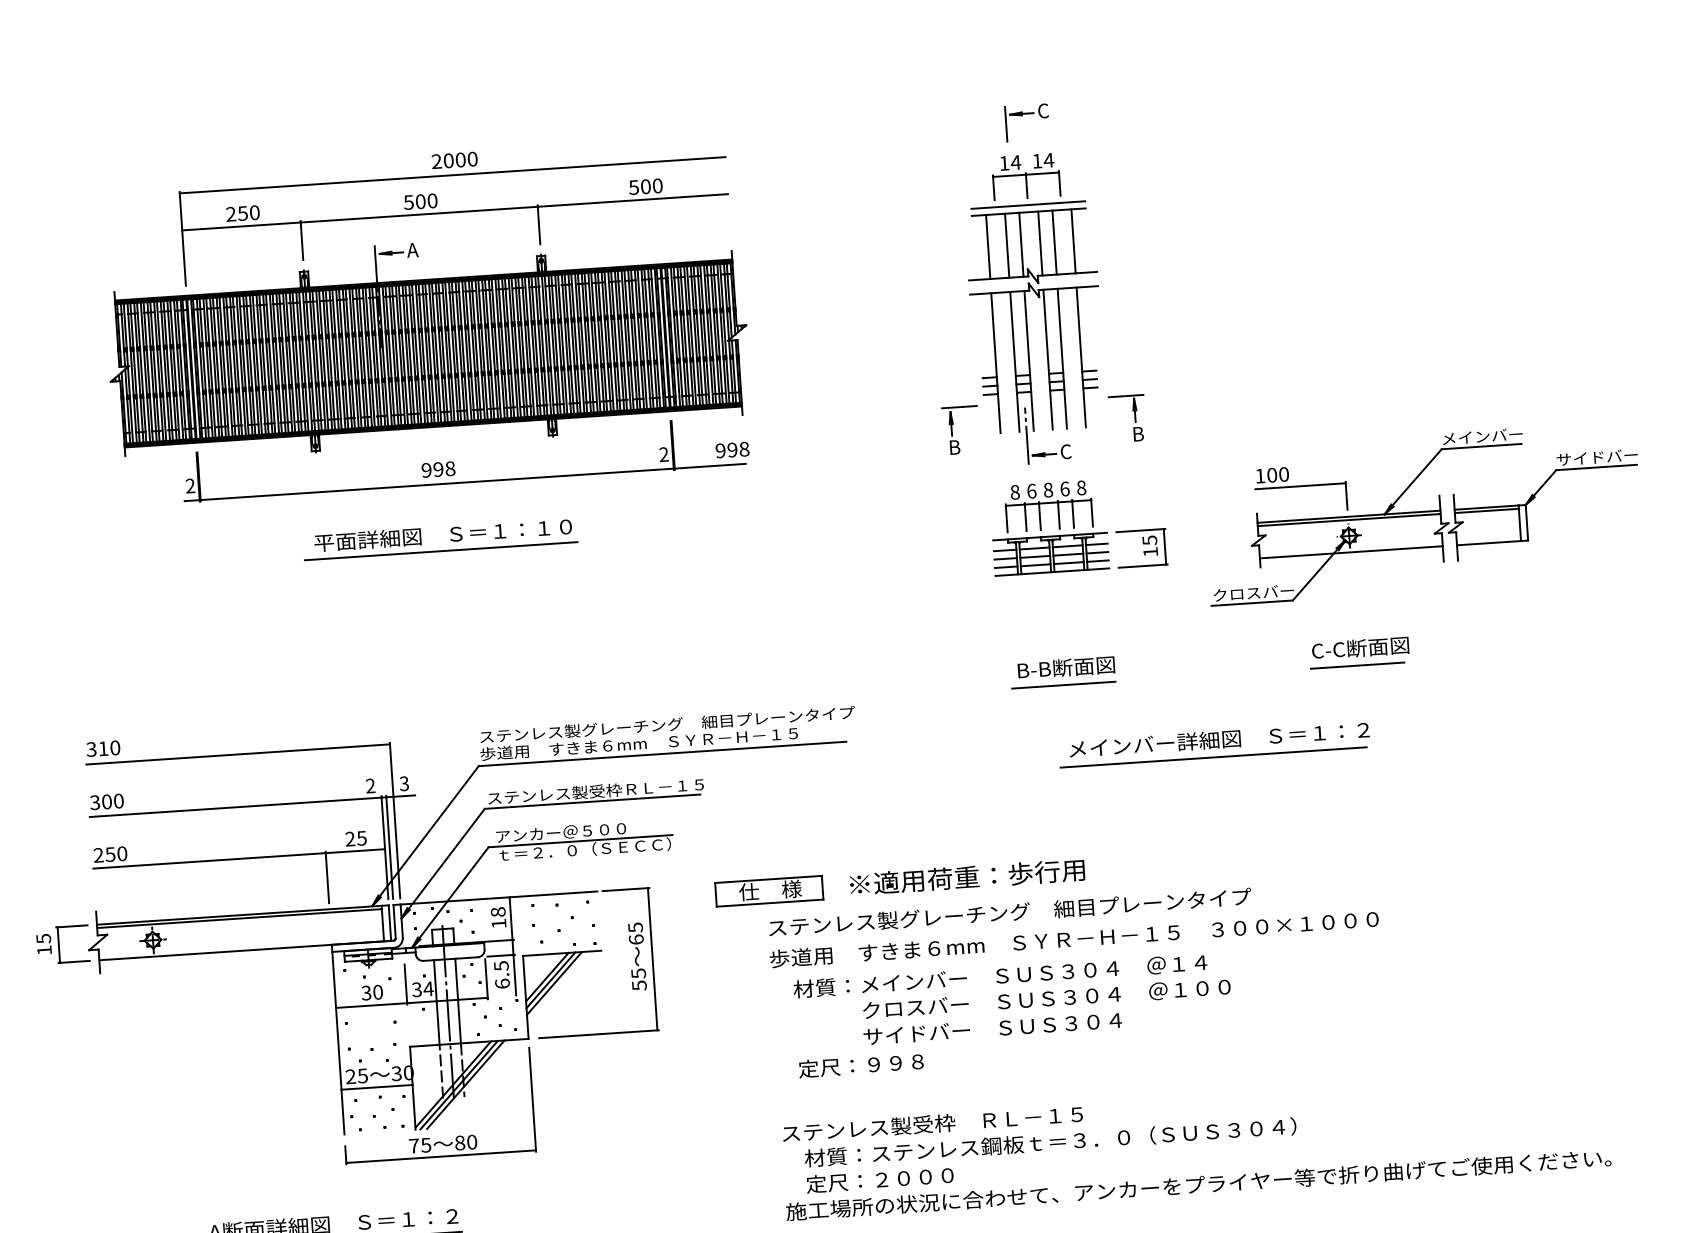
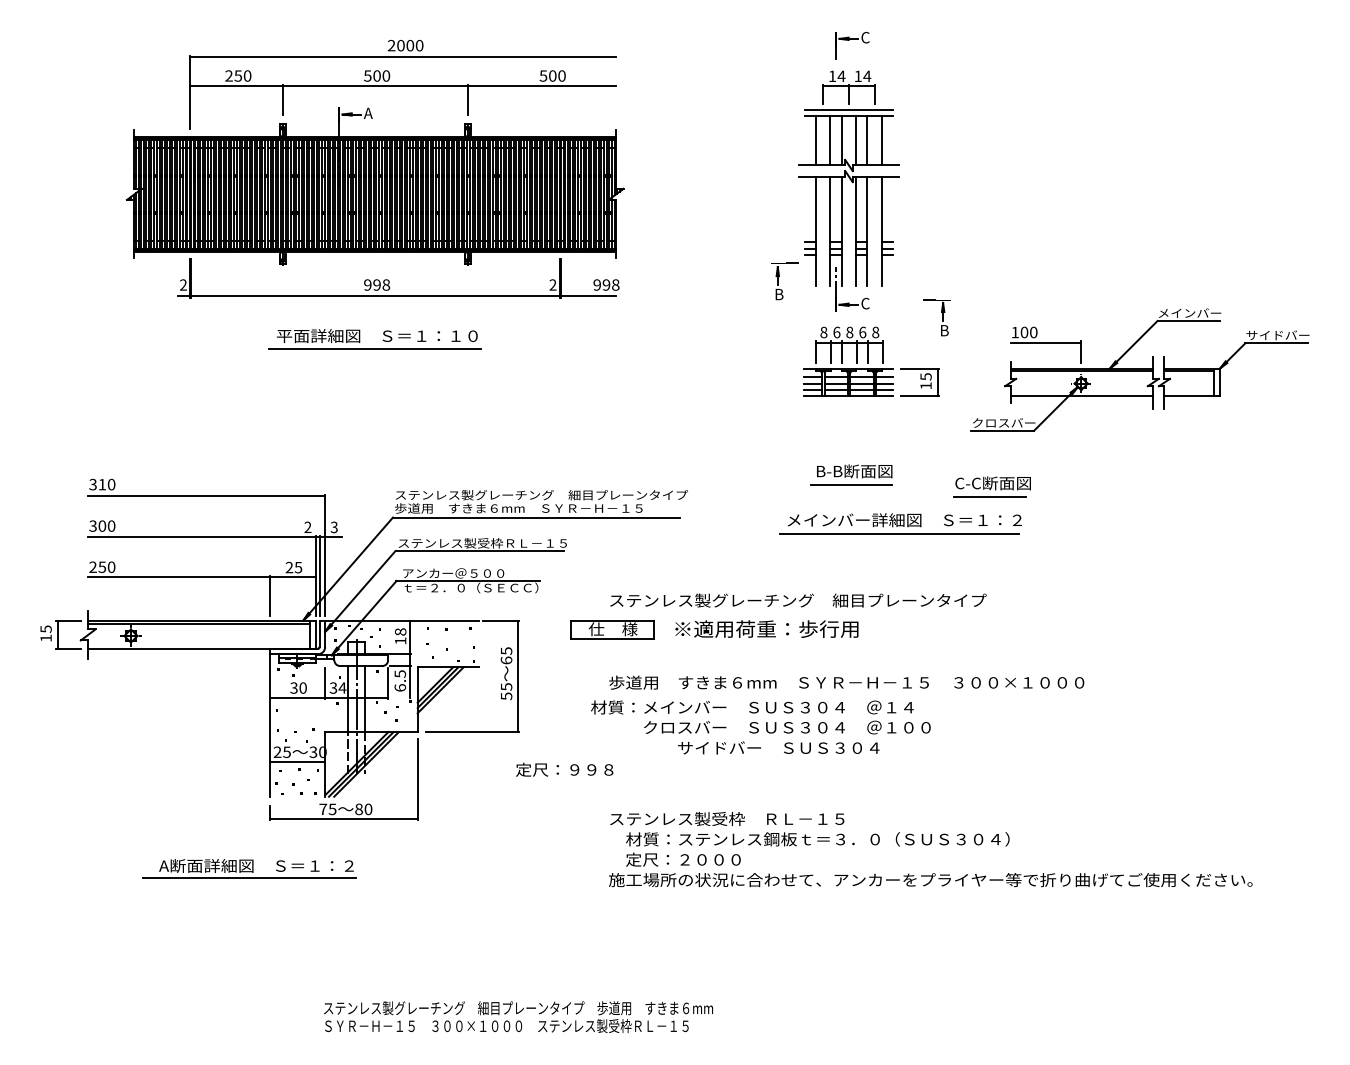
part: (1126, 417) -> (936, 317), moved
part: (1358, 652) -> (991, 486), moved
part: (1214, 744) -> (900, 523), moved
text: (1010, 912) -> (798, 600), moved
text: (1011, 988) -> (760, 717), moved
text: (860, 1065) -> (564, 769), moved

